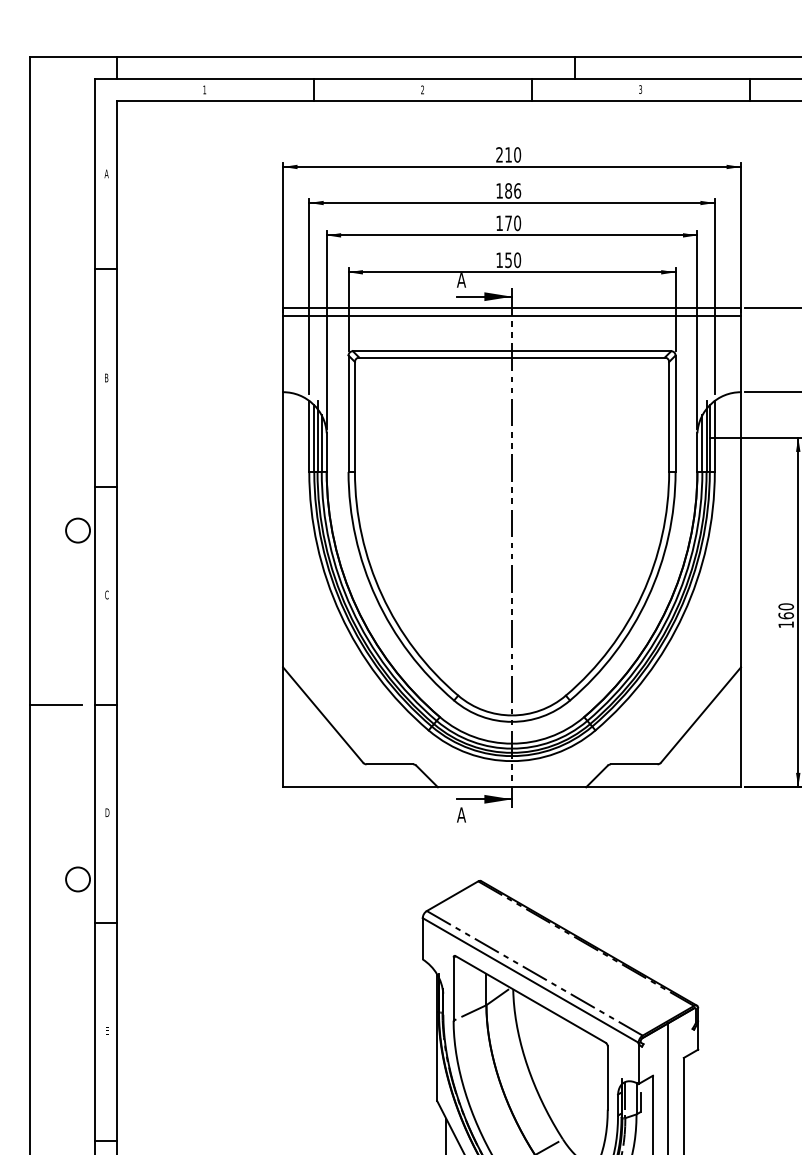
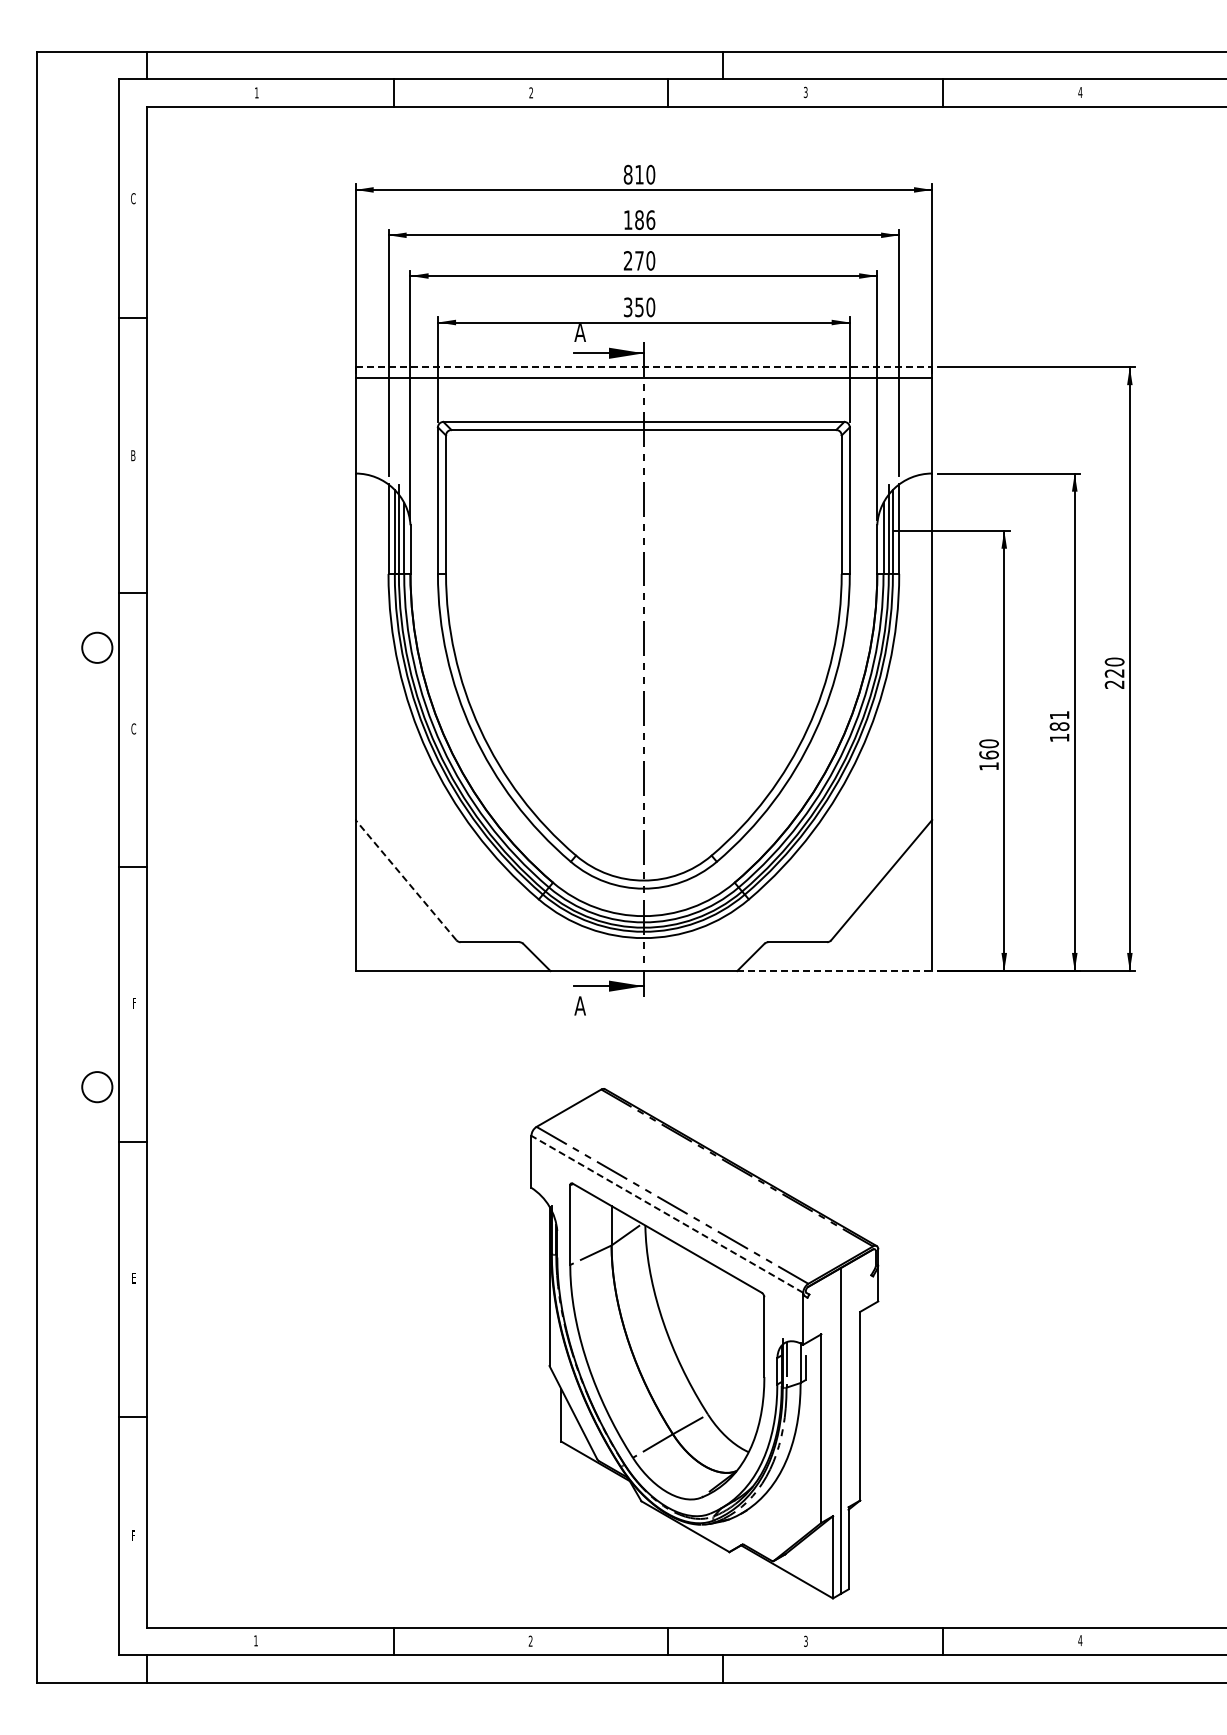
text: (499, 154) -> (627, 174), 210 -> 810
text: (105, 173) -> (132, 198), A -> C
text: (499, 223) -> (627, 260), 170 -> 270
text: (499, 260) -> (628, 307), 150 -> 350
line: (512, 307) -> (644, 367), solid -> dashed
line: (55, 705) -> (69, 867), removed
line: (322, 714) -> (405, 879), solid -> dashed
line: (664, 787) -> (835, 971), solid -> dashed
text: (107, 812) -> (134, 1002), D -> F
line: (530, 980) -> (667, 1214), solid -> dashed

